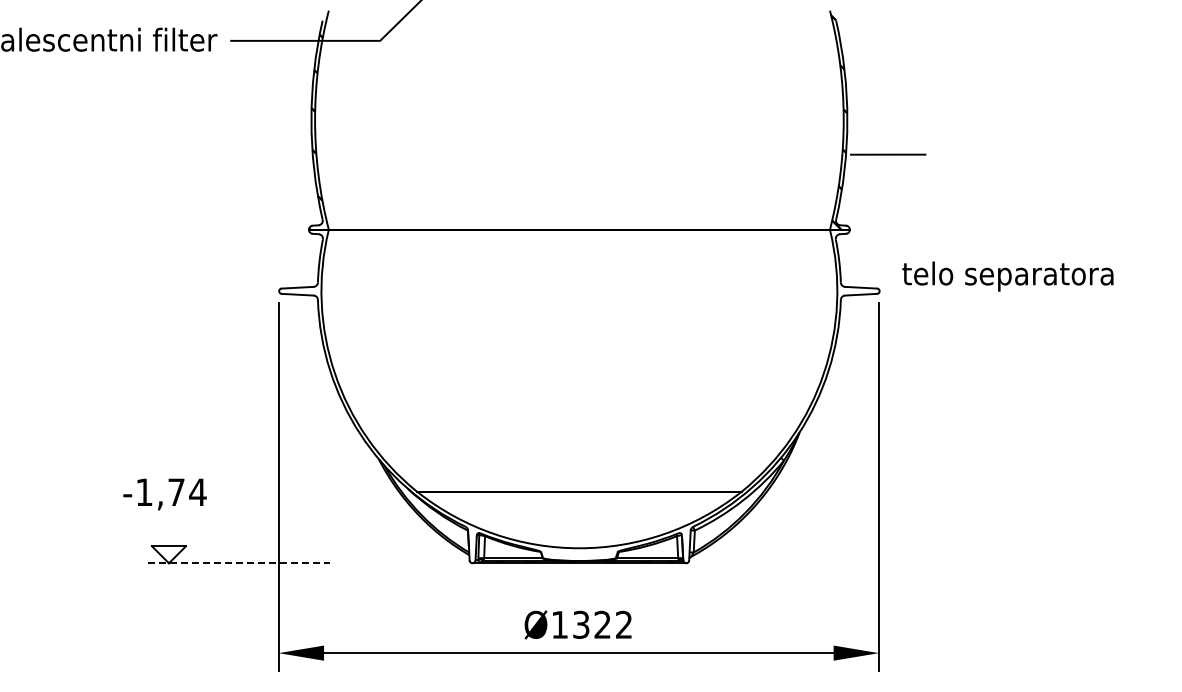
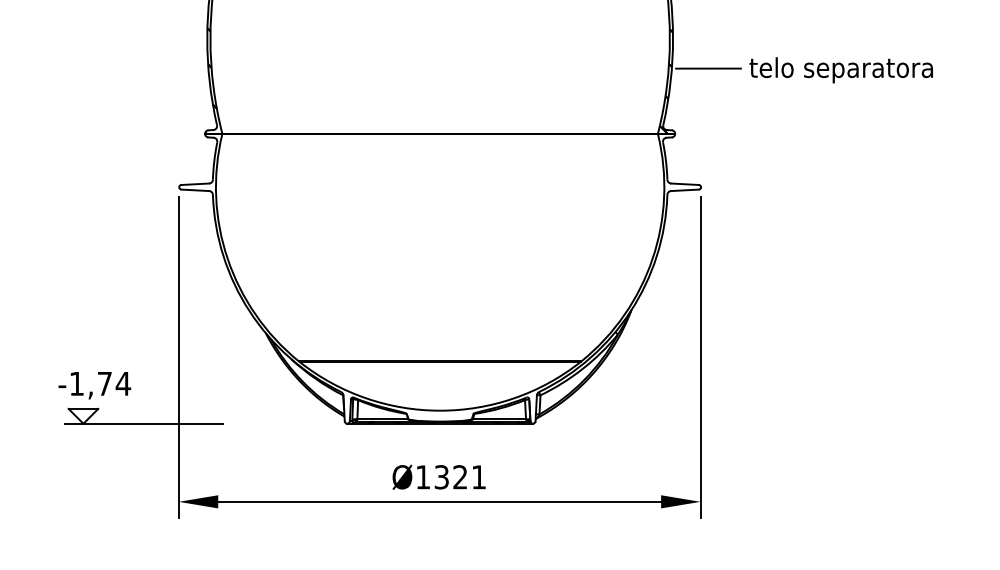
text: (1007, 276) -> (840, 70), moved
text: (164, 494) -> (94, 385), moved
line: (238, 563) -> (143, 423), dashed -> solid
text: (623, 624) -> (478, 476), Ø1322 -> Ø1321

